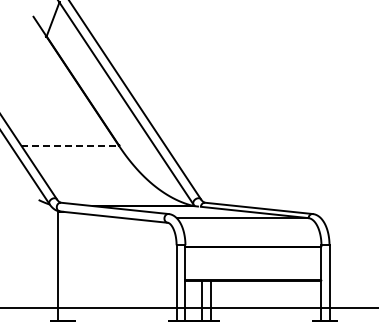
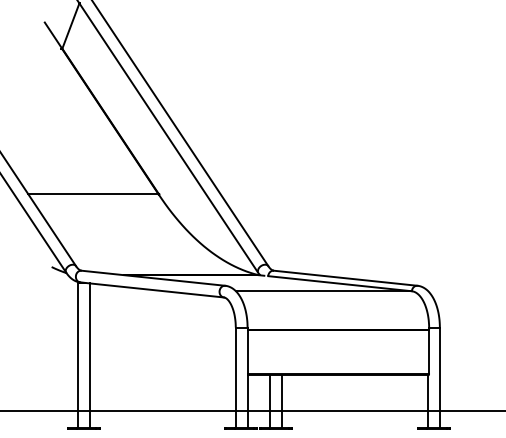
line: (70, 145) -> (94, 194), dashed -> solid
line: (67, 266) -> (90, 355), added

